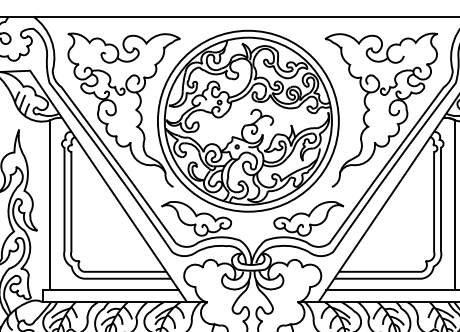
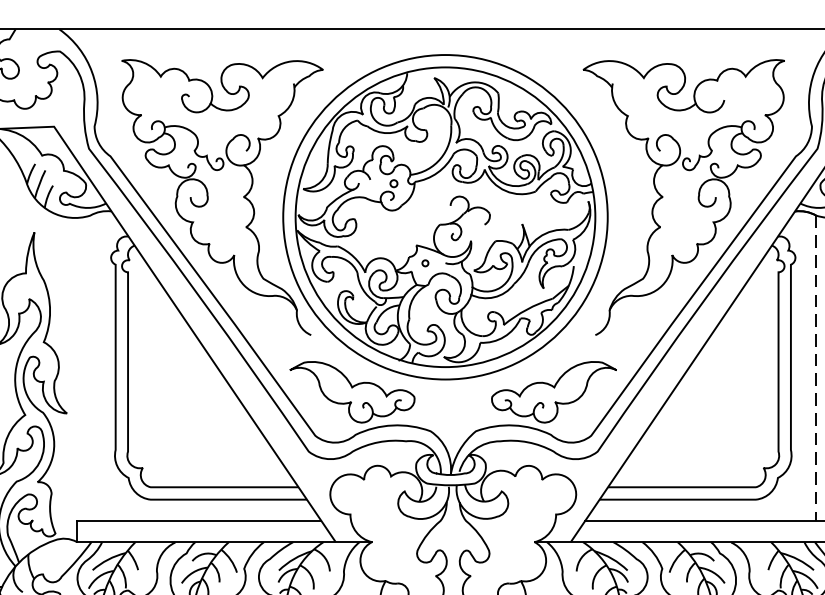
line: (50, 205) -> (90, 368), removed
line: (455, 205) -> (816, 368), solid -> dashed

